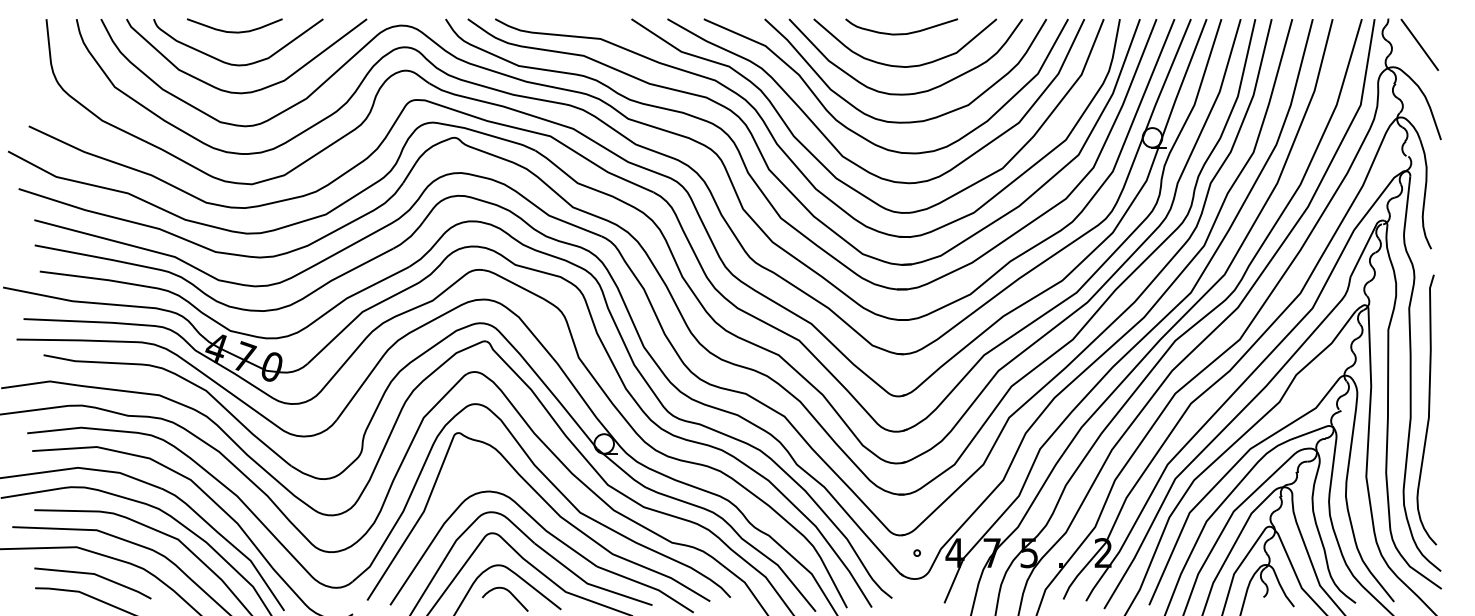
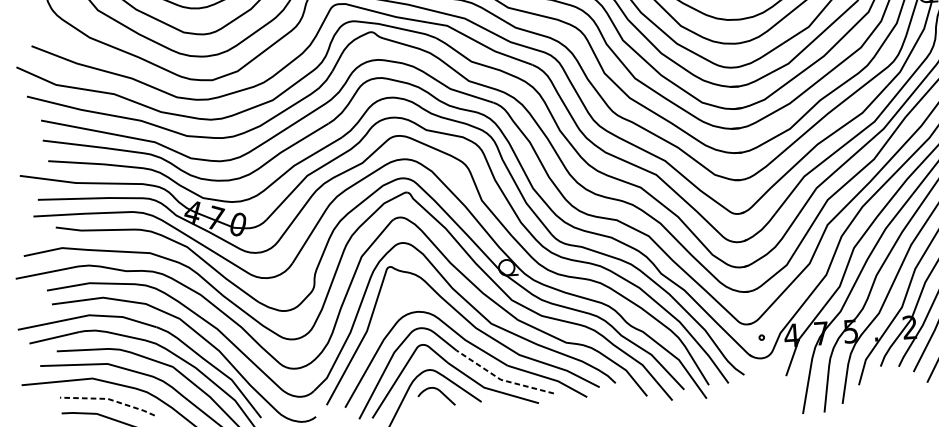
line: (95, 574) -> (108, 399), solid -> dashed
line: (587, 583) -> (501, 379), solid -> dashed

